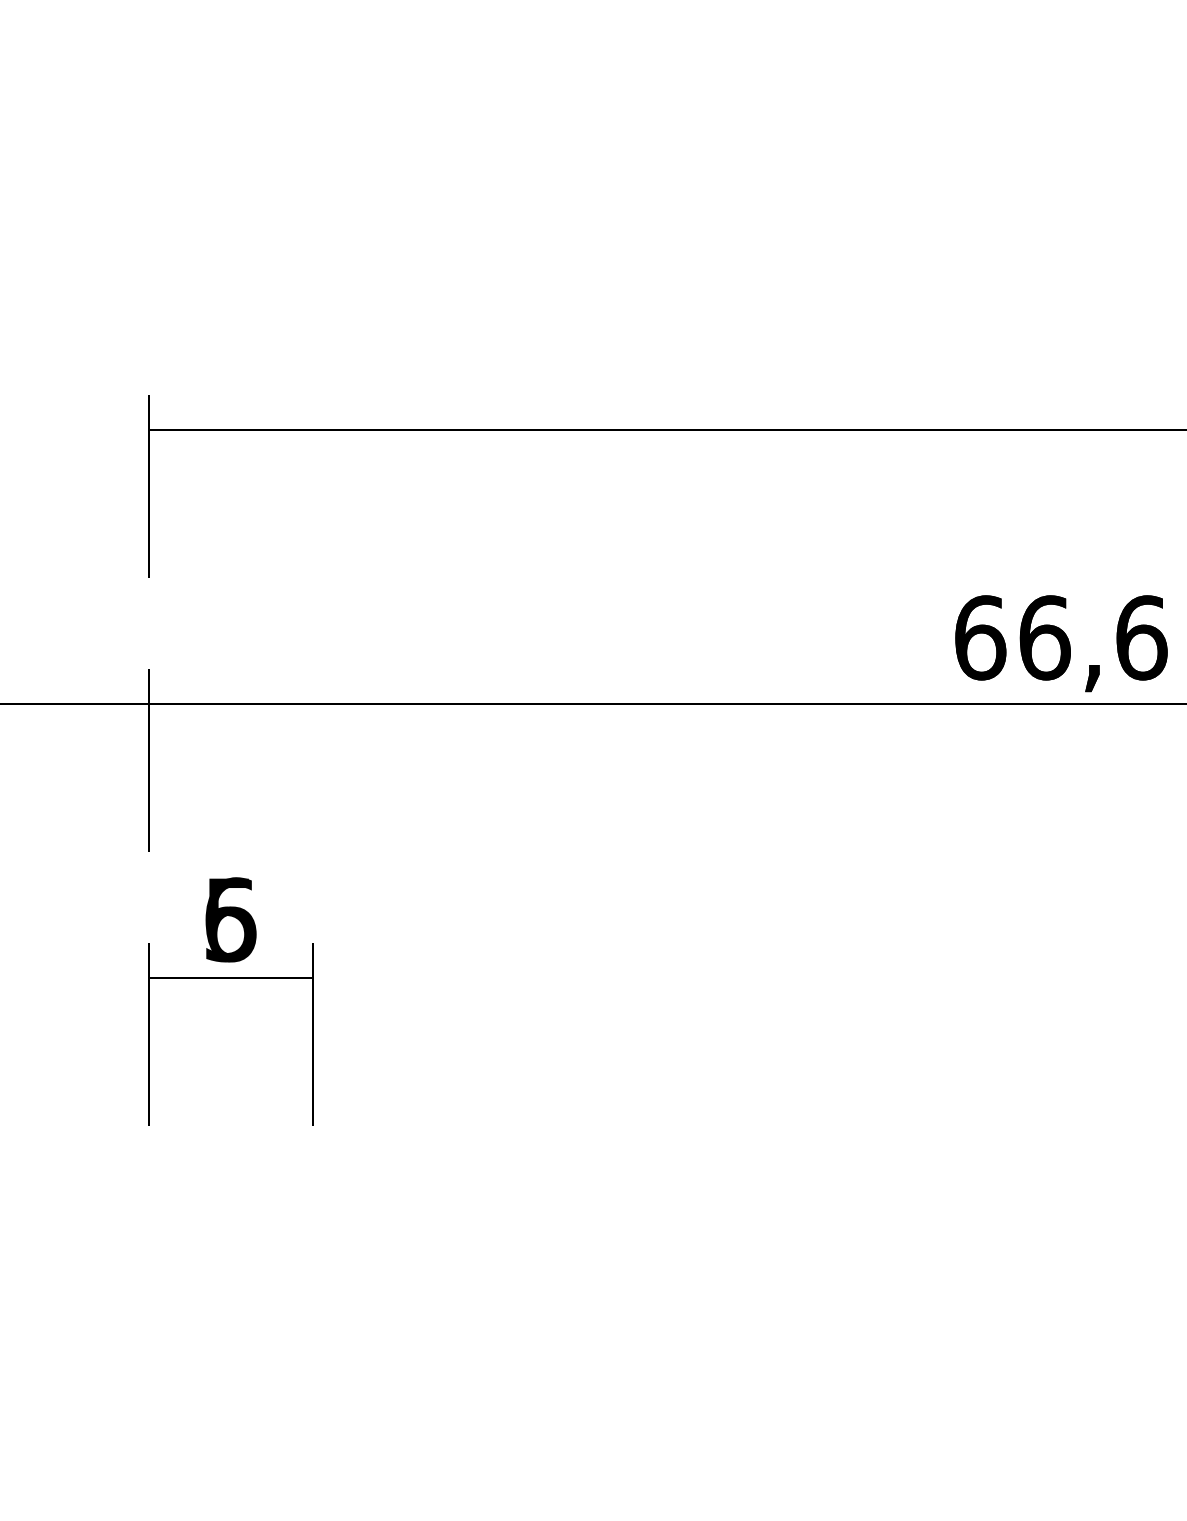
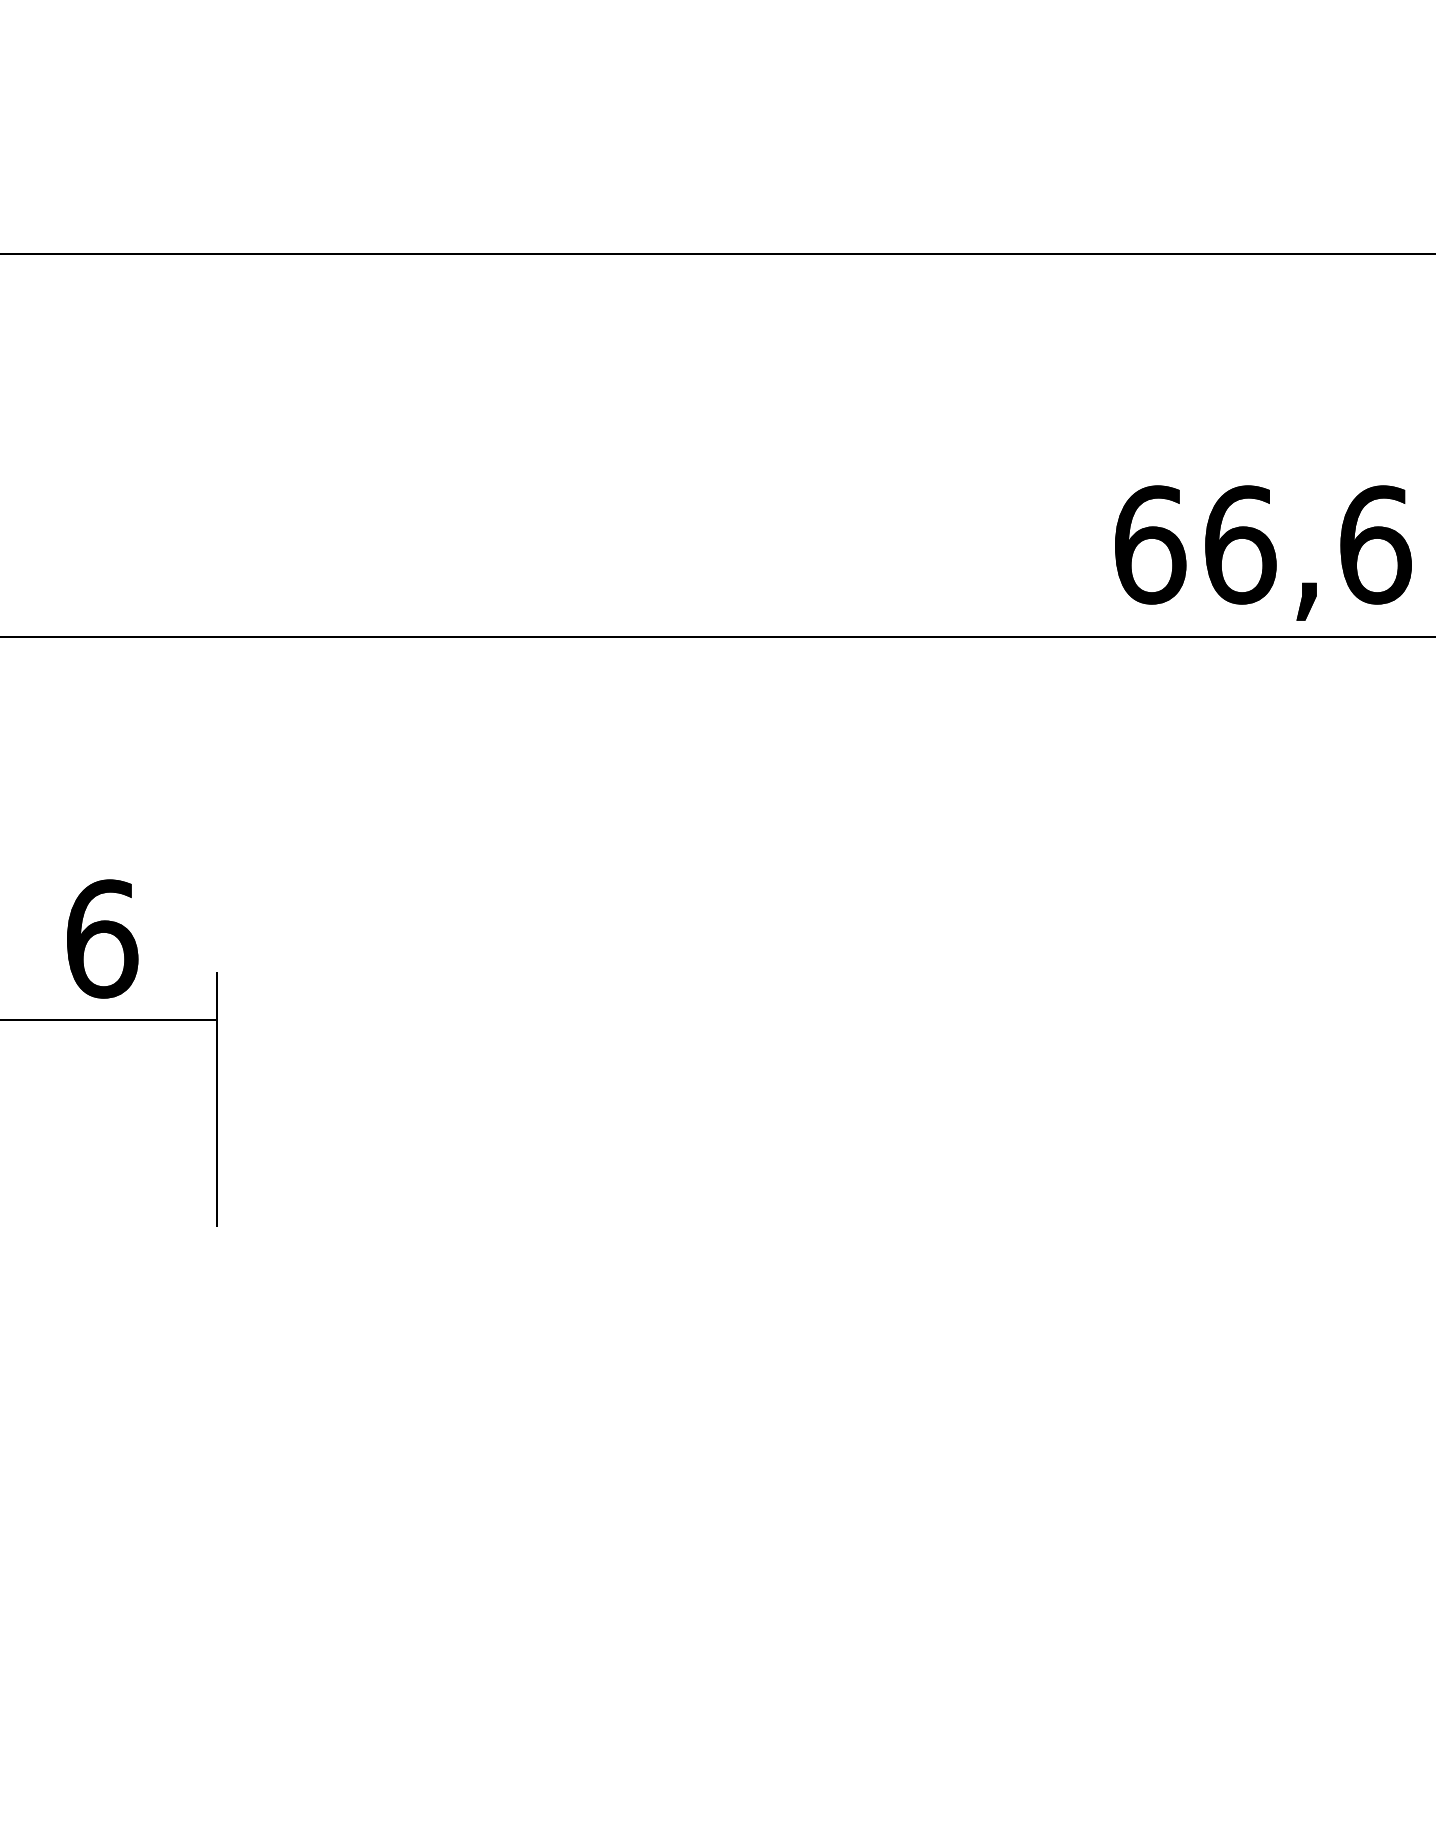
text: (230, 919) -> (101, 938), 5 -> 6

